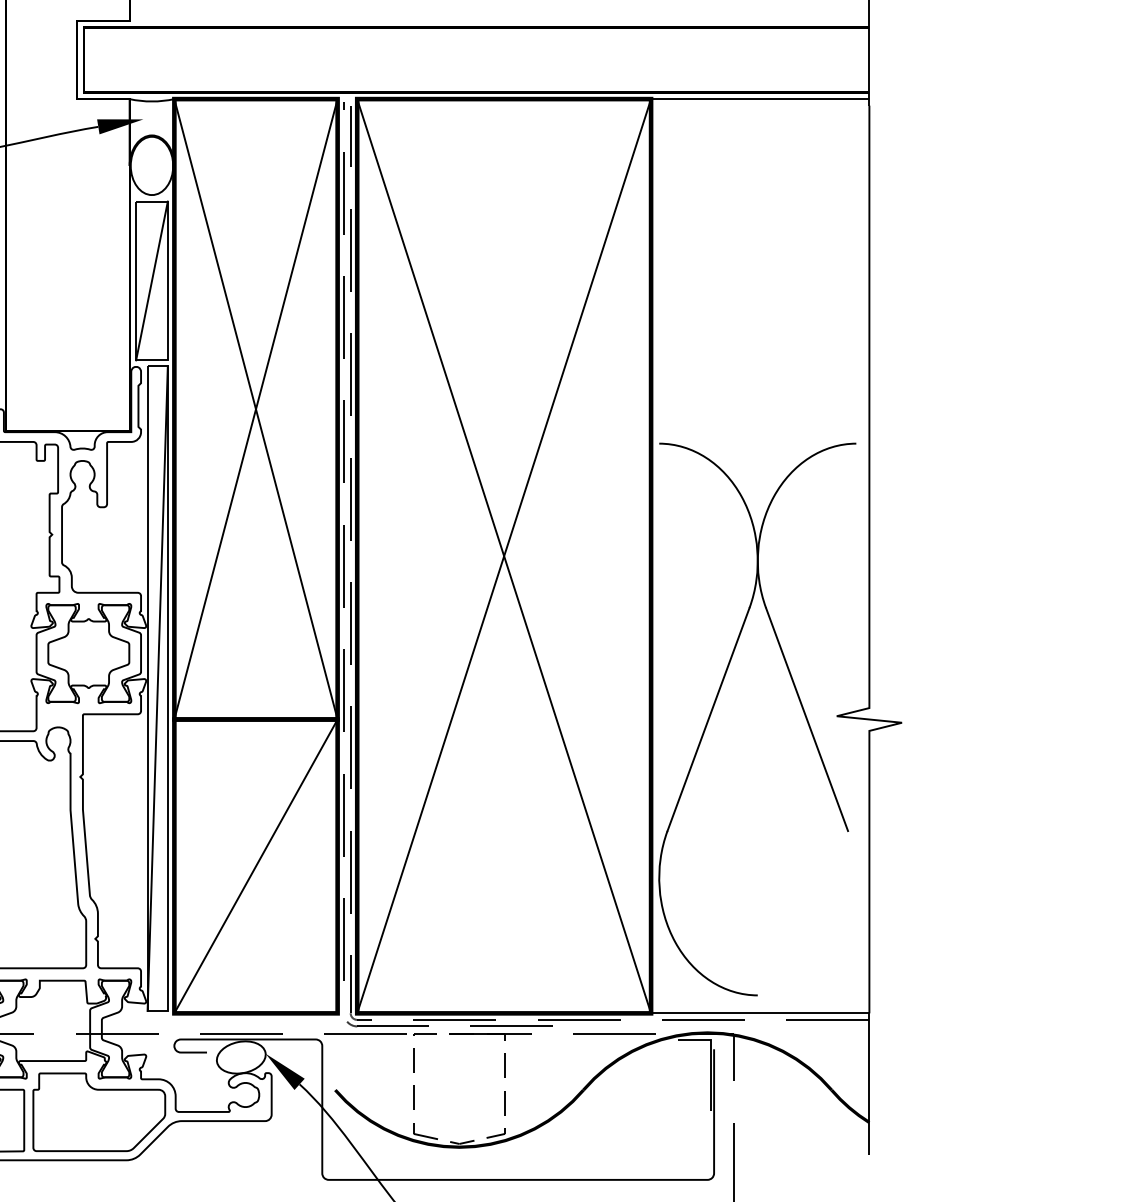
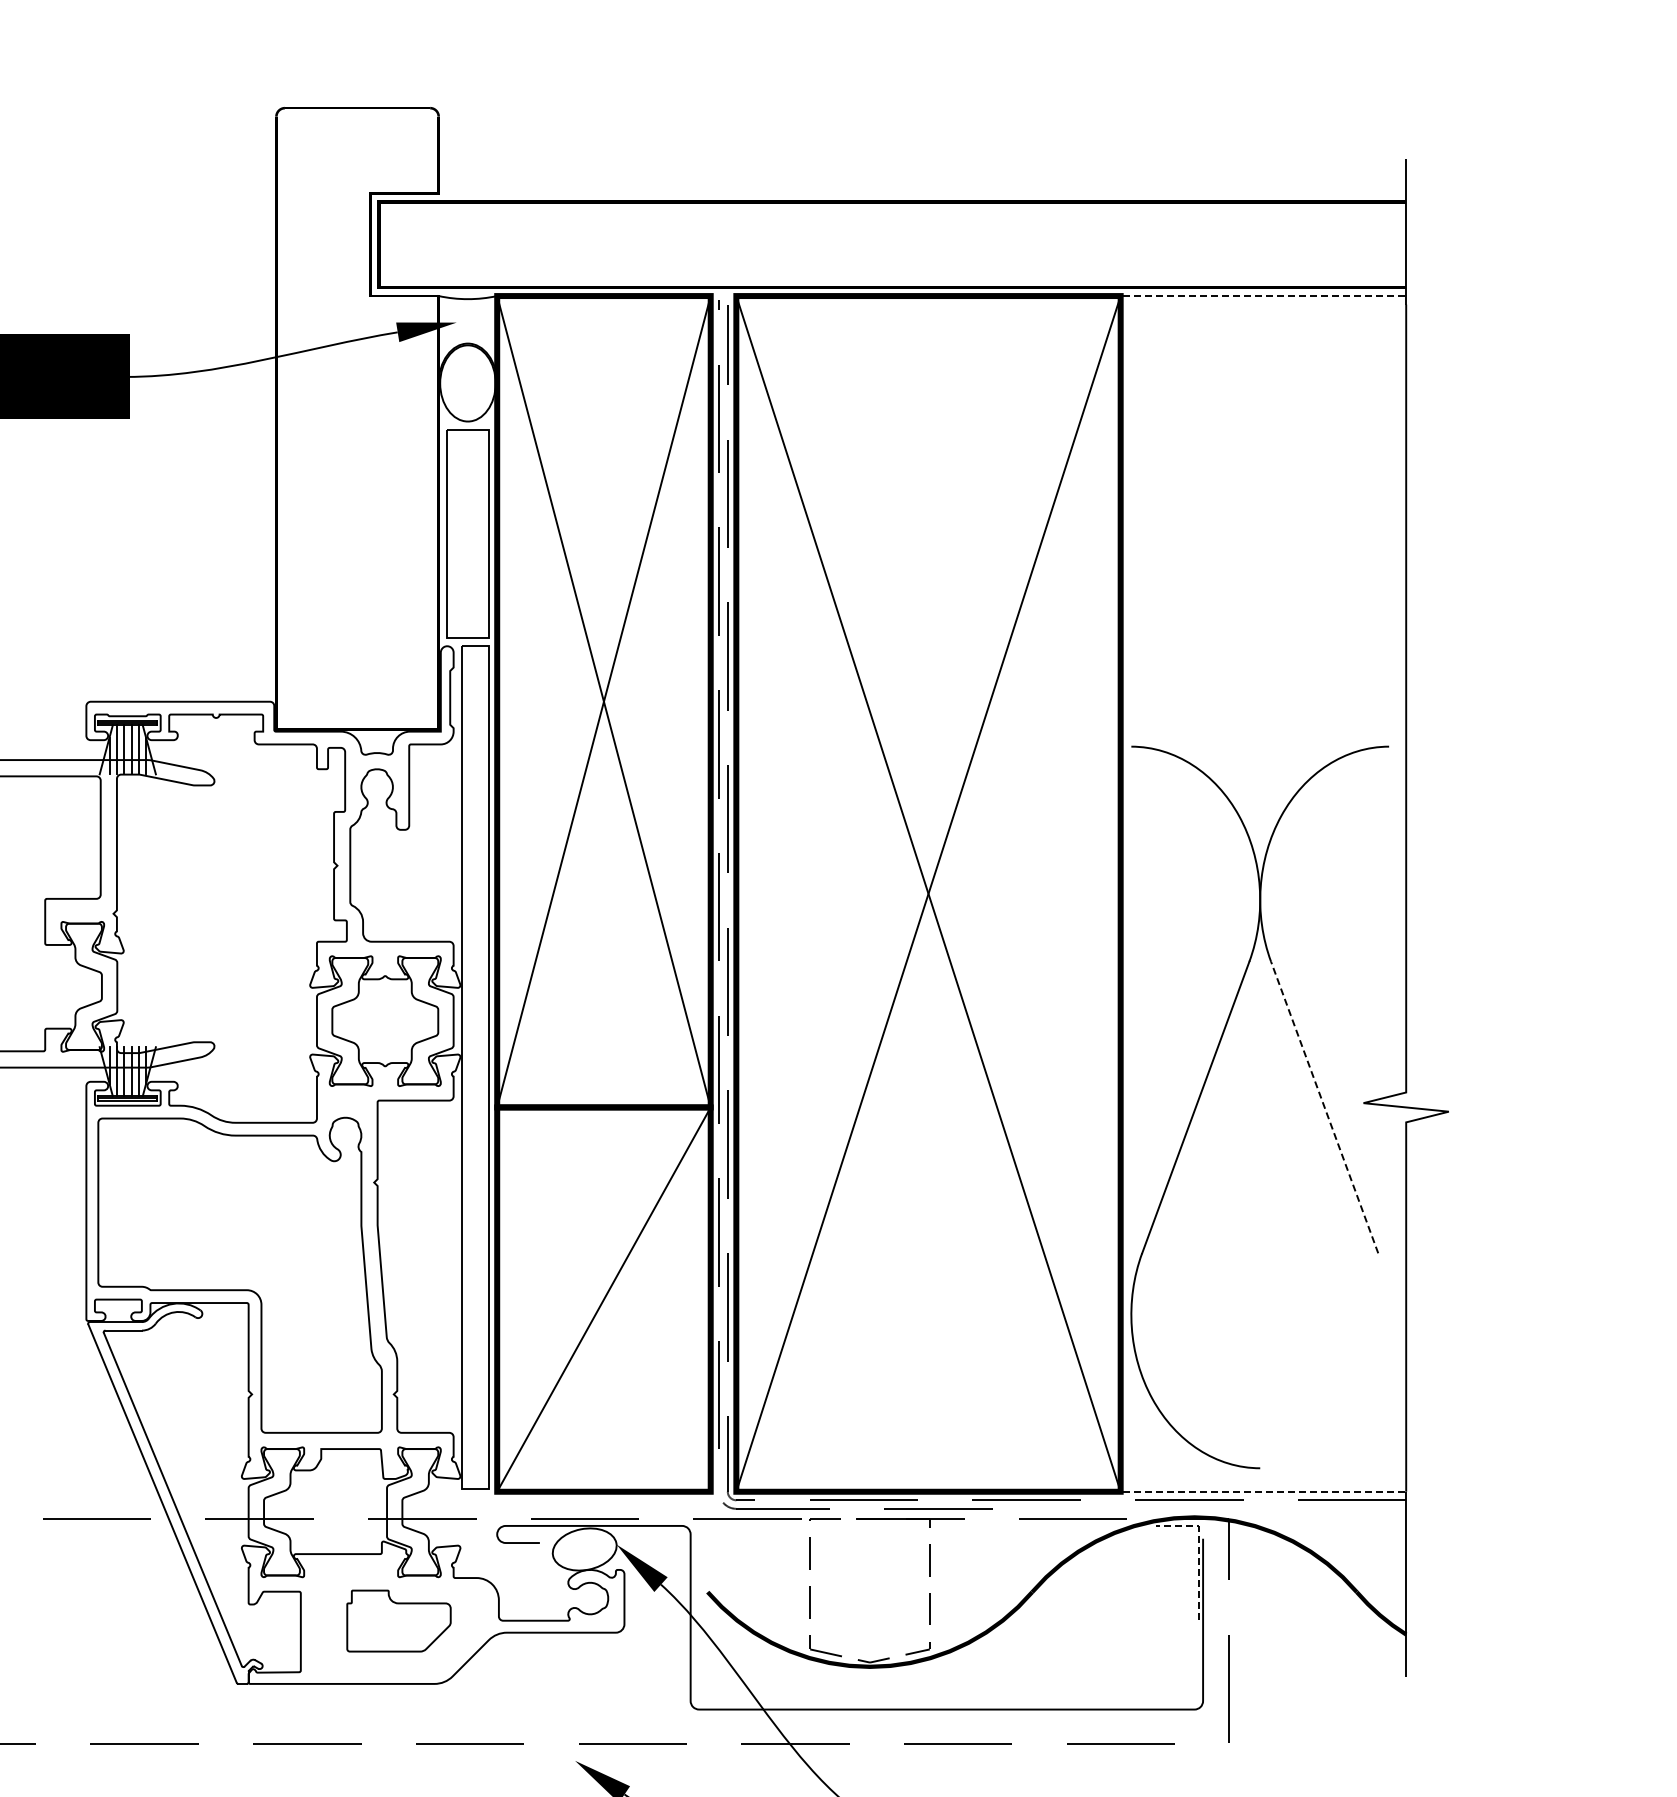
line: (757, 99) -> (1259, 296), solid -> dashed
line: (151, 280) -> (467, 533), removed
line: (157, 688) -> (475, 1066), removed
line: (806, 719) -> (1324, 1107), solid -> dashed
line: (757, 1013) -> (1259, 1491), solid -> dashed
line: (710, 1059) -> (1198, 1551), solid -> dashed
part: (98, 1111) -> (398, 1620), size x0.6

